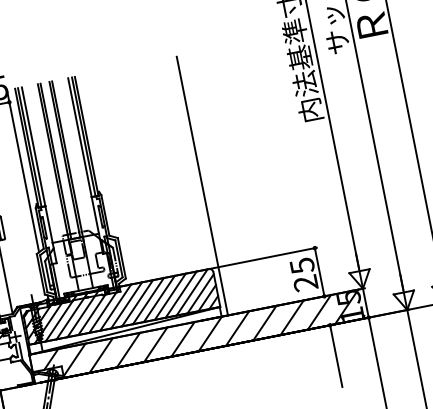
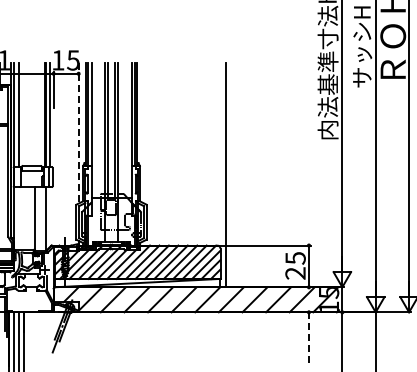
line: (23, 172) -> (78, 134), solid -> dashed
line: (335, 356) -> (308, 339), solid -> dashed

